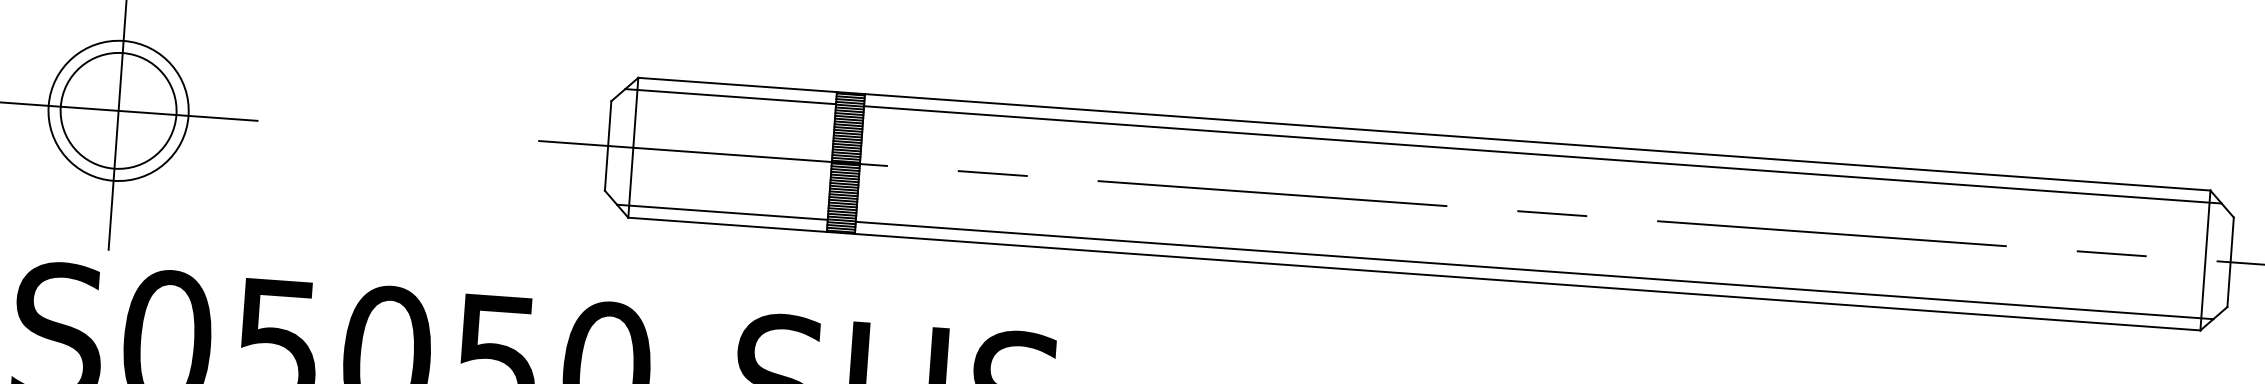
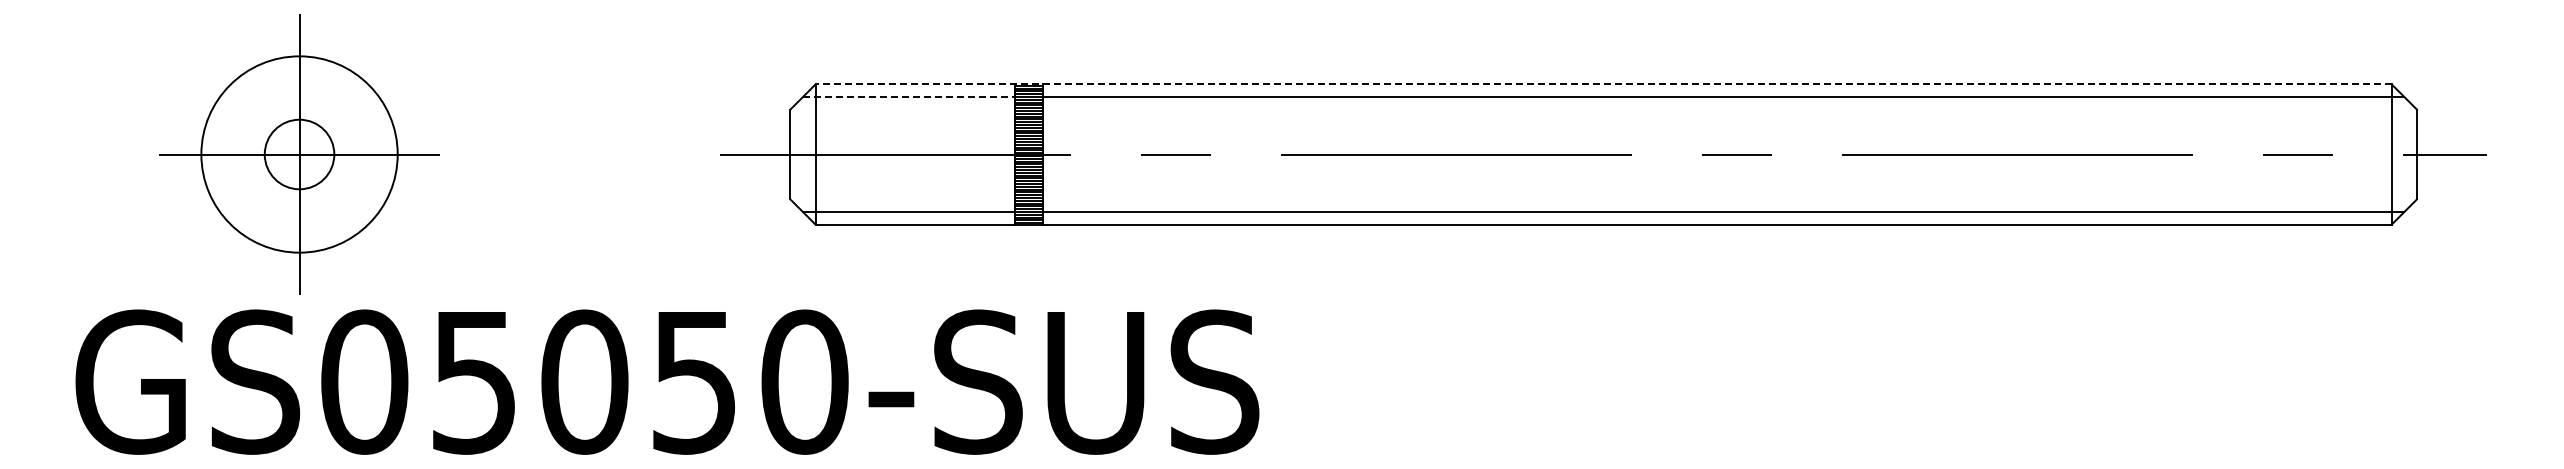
line: (731, 96) -> (909, 96), solid -> dashed
circle: (118, 110) -> (299, 154), size x0.6
circle: (118, 110) -> (299, 154), size x1.4
line: (1424, 134) -> (1603, 84), solid -> dashed

